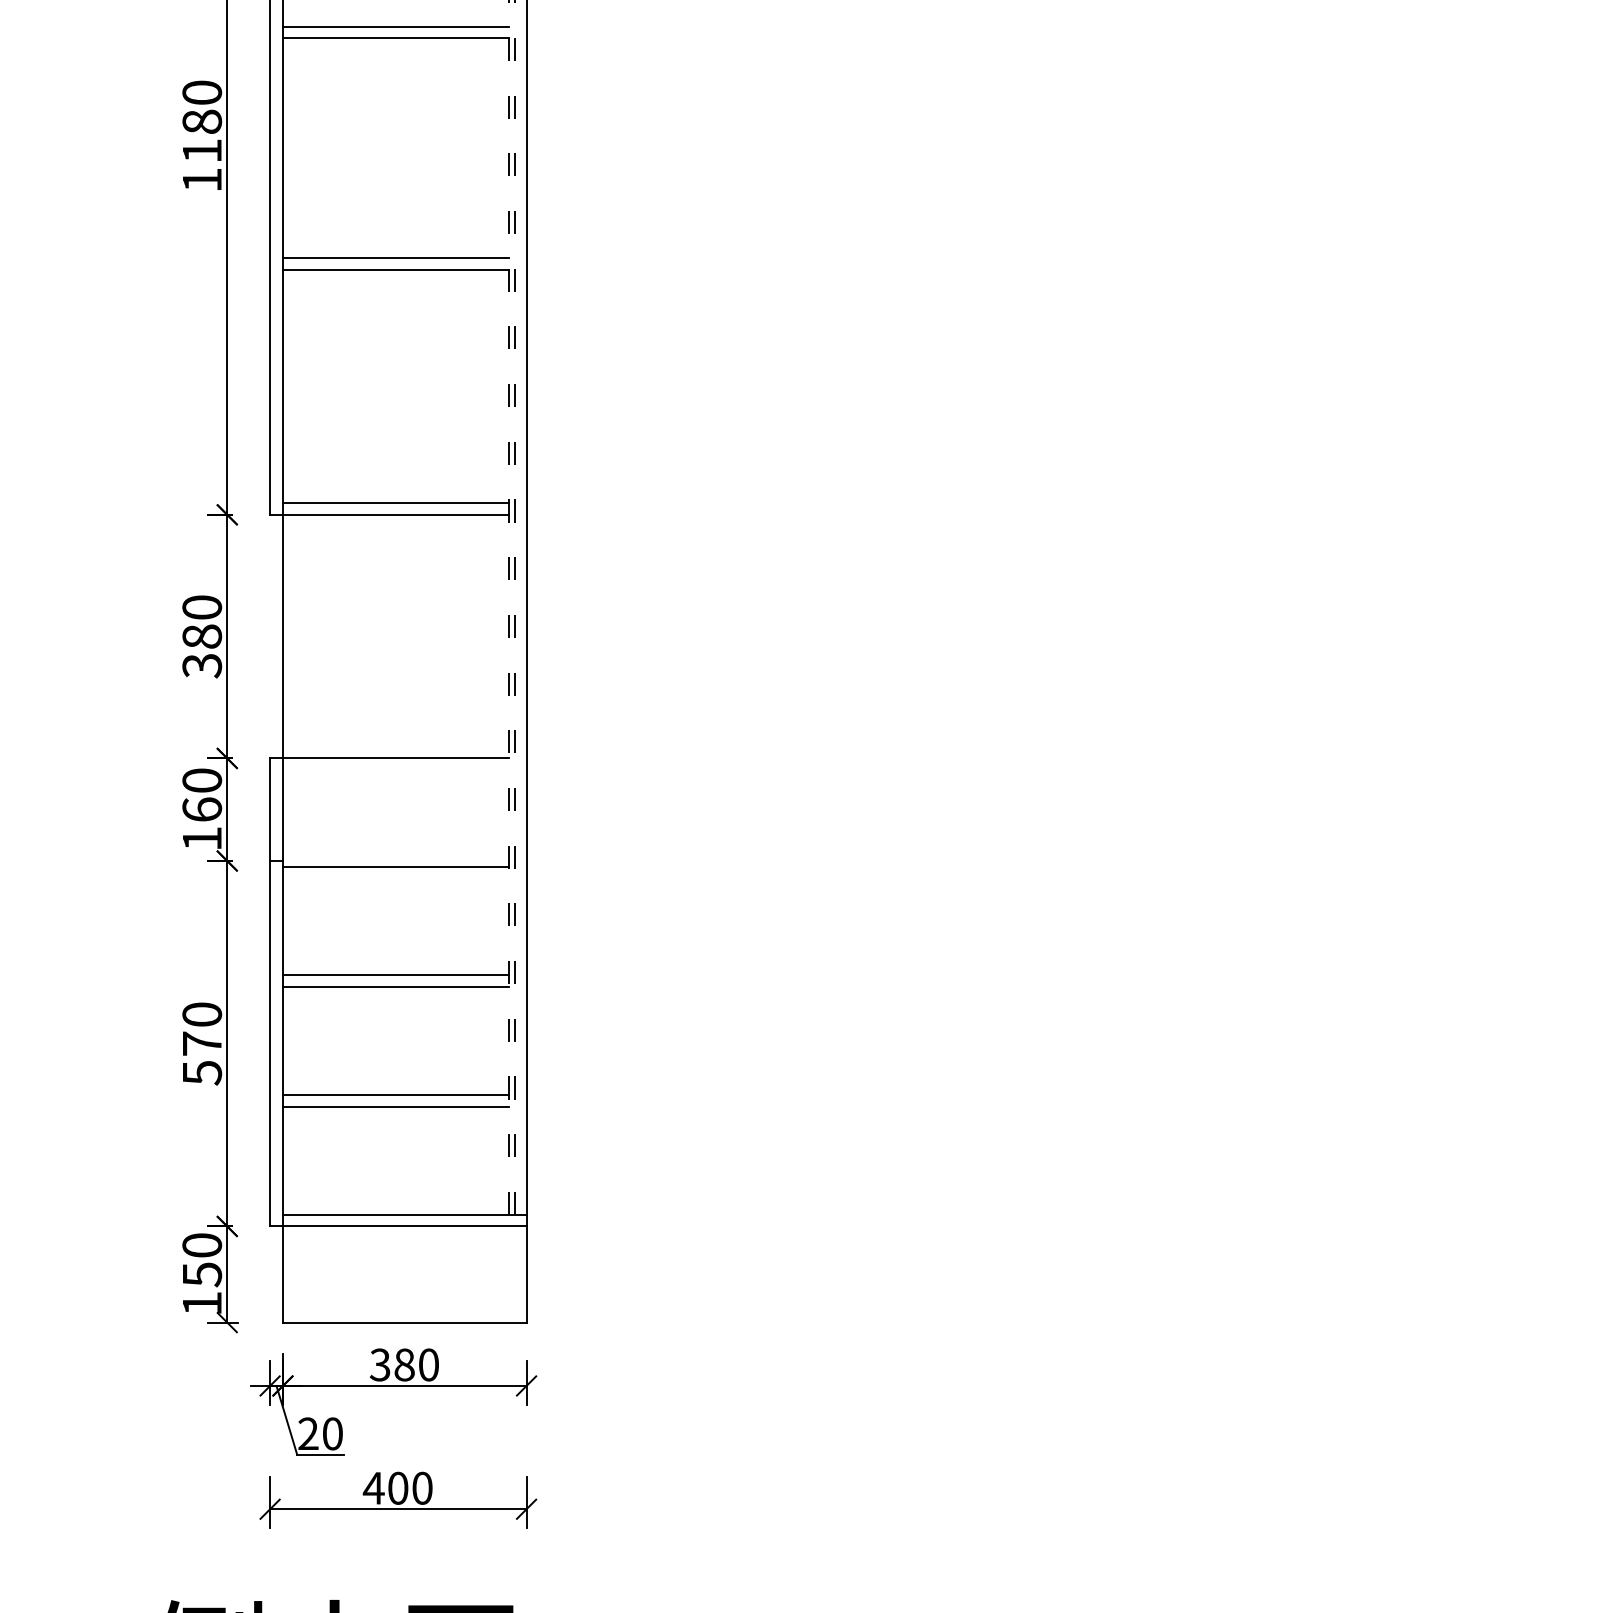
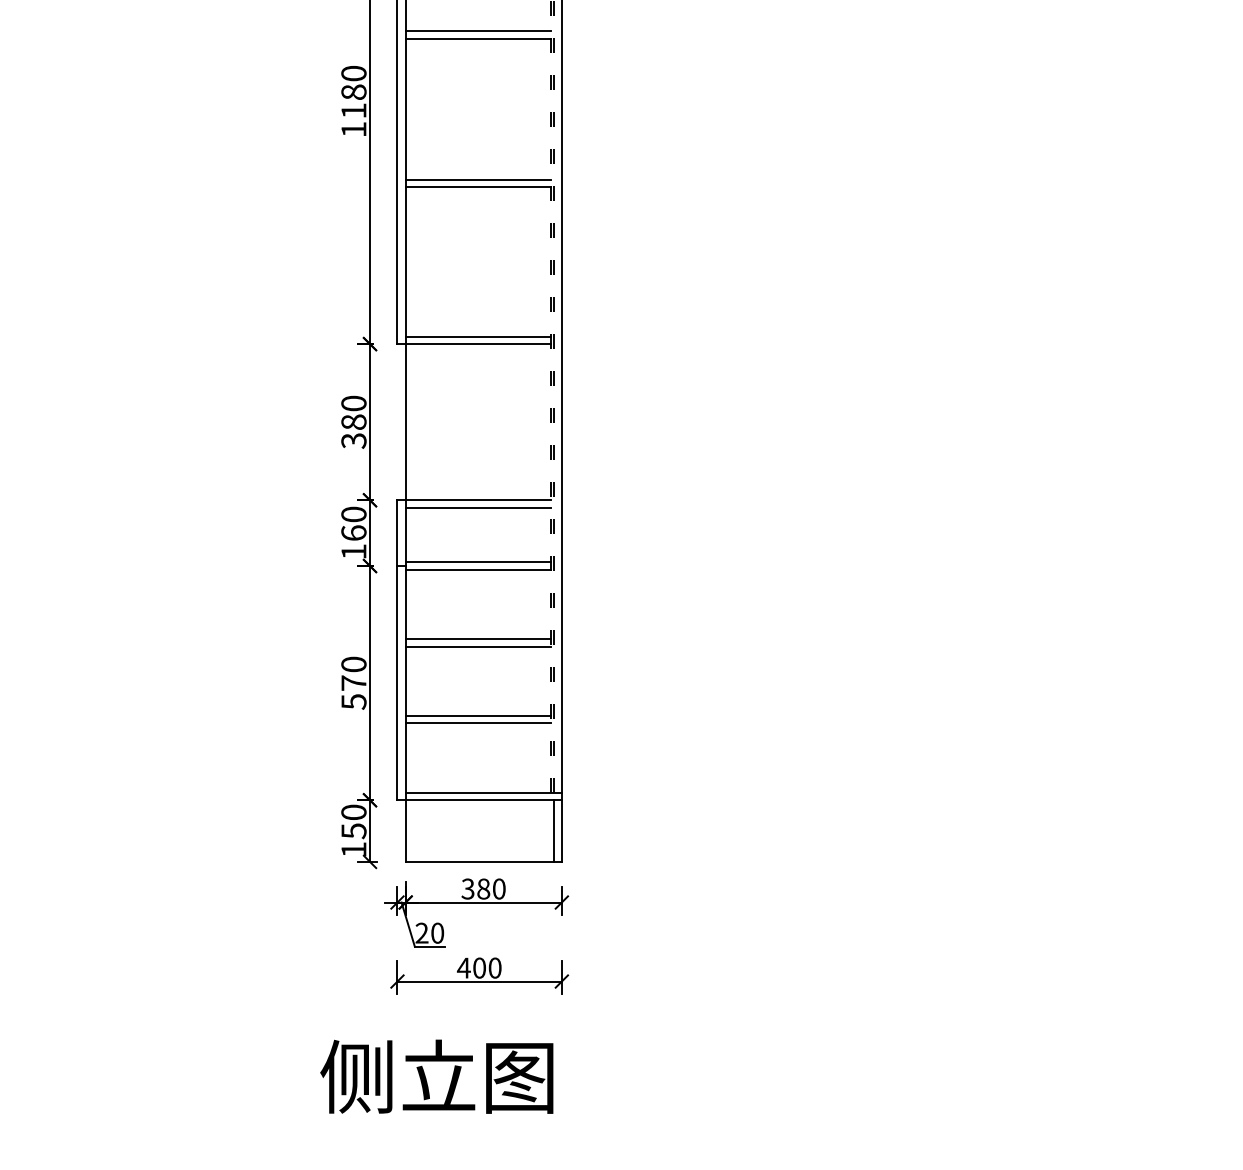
line: (394, 769) -> (477, 507), added
line: (394, 855) -> (477, 562), added
line: (515, 1273) -> (554, 830), added

